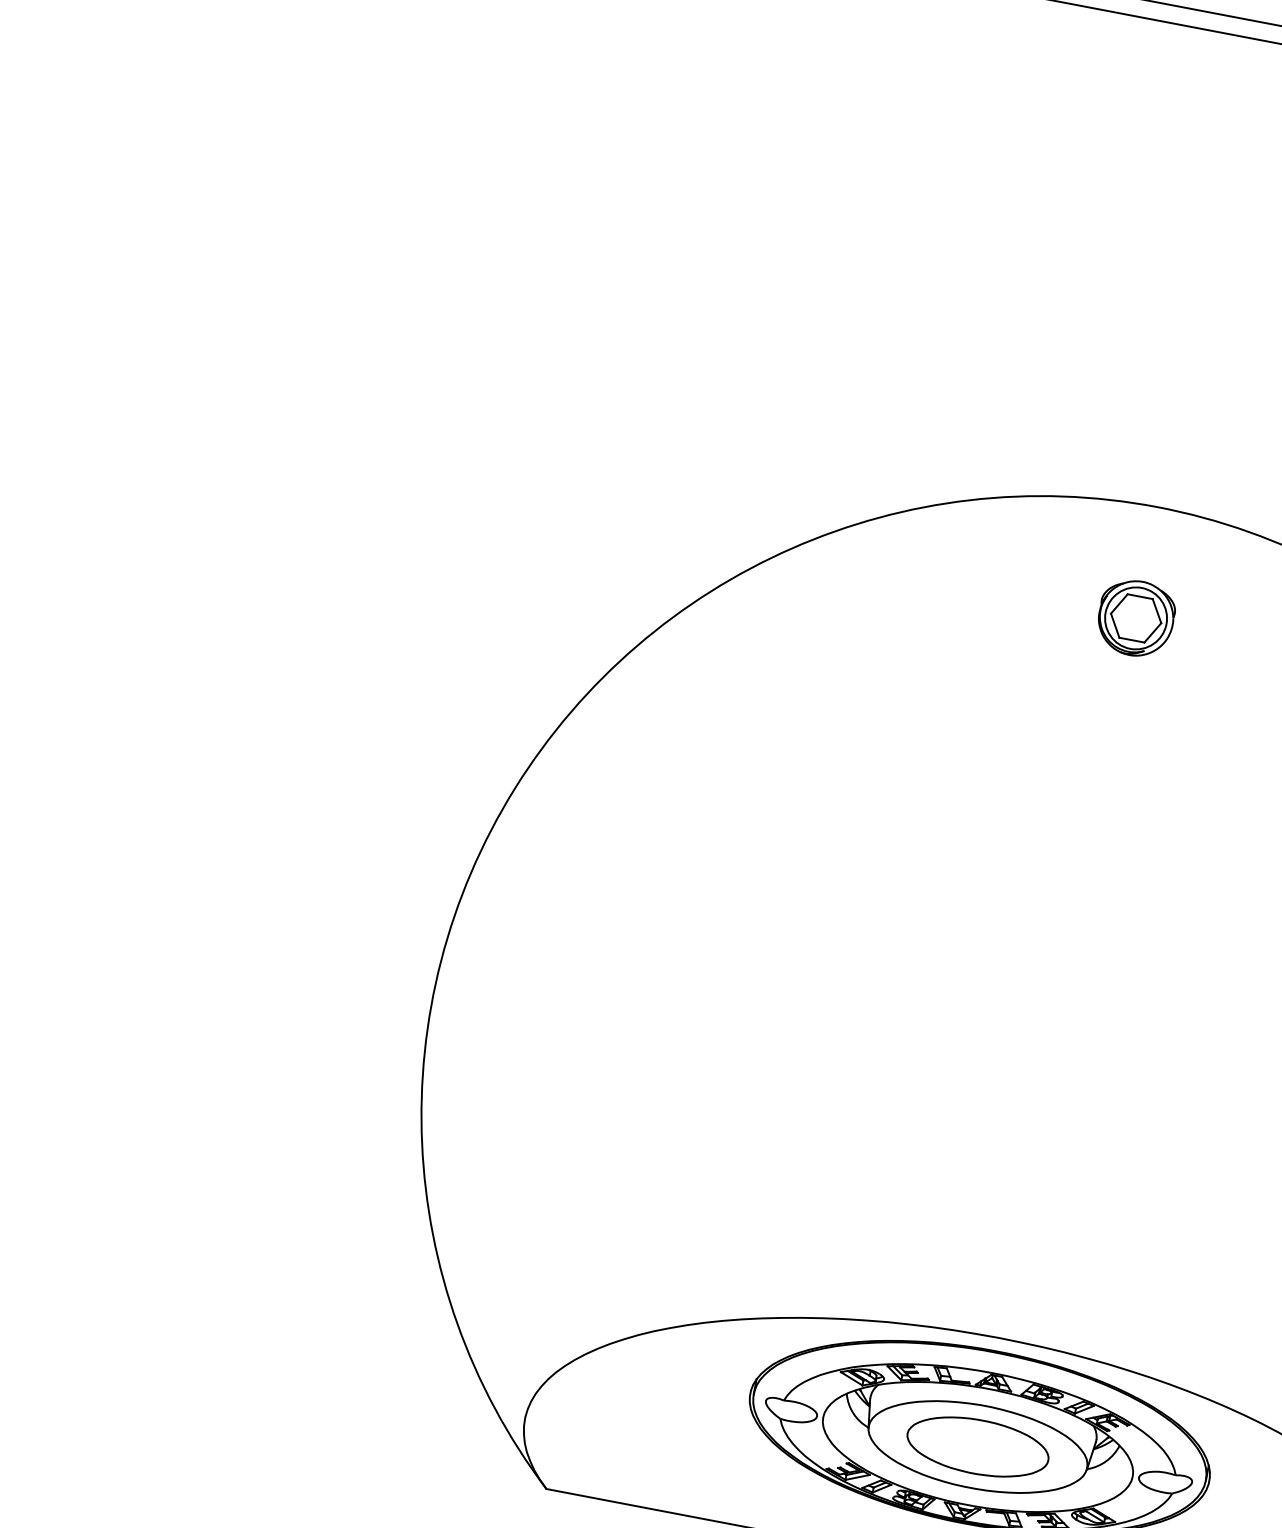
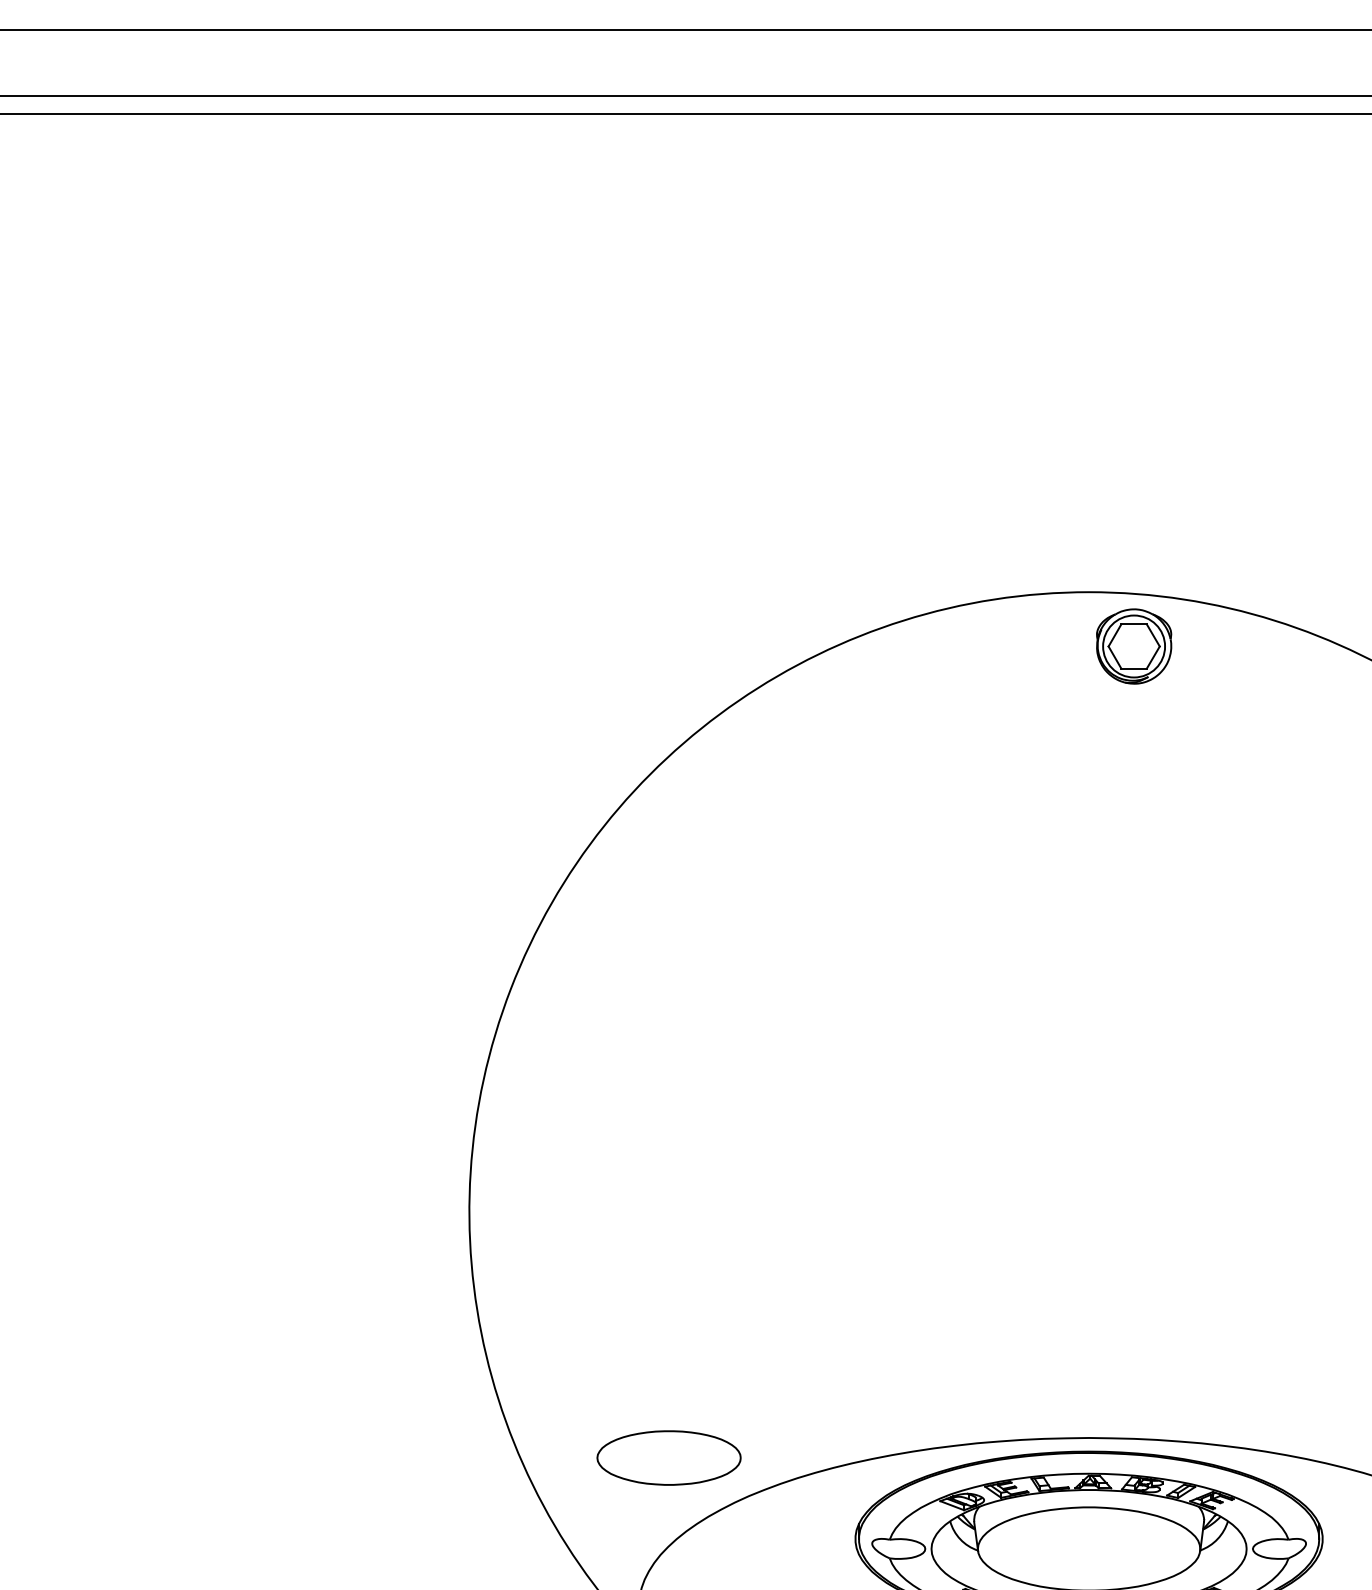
part: (1136, 618) -> (1134, 646), moved
part: (977, 1446) -> (668, 1457), moved

